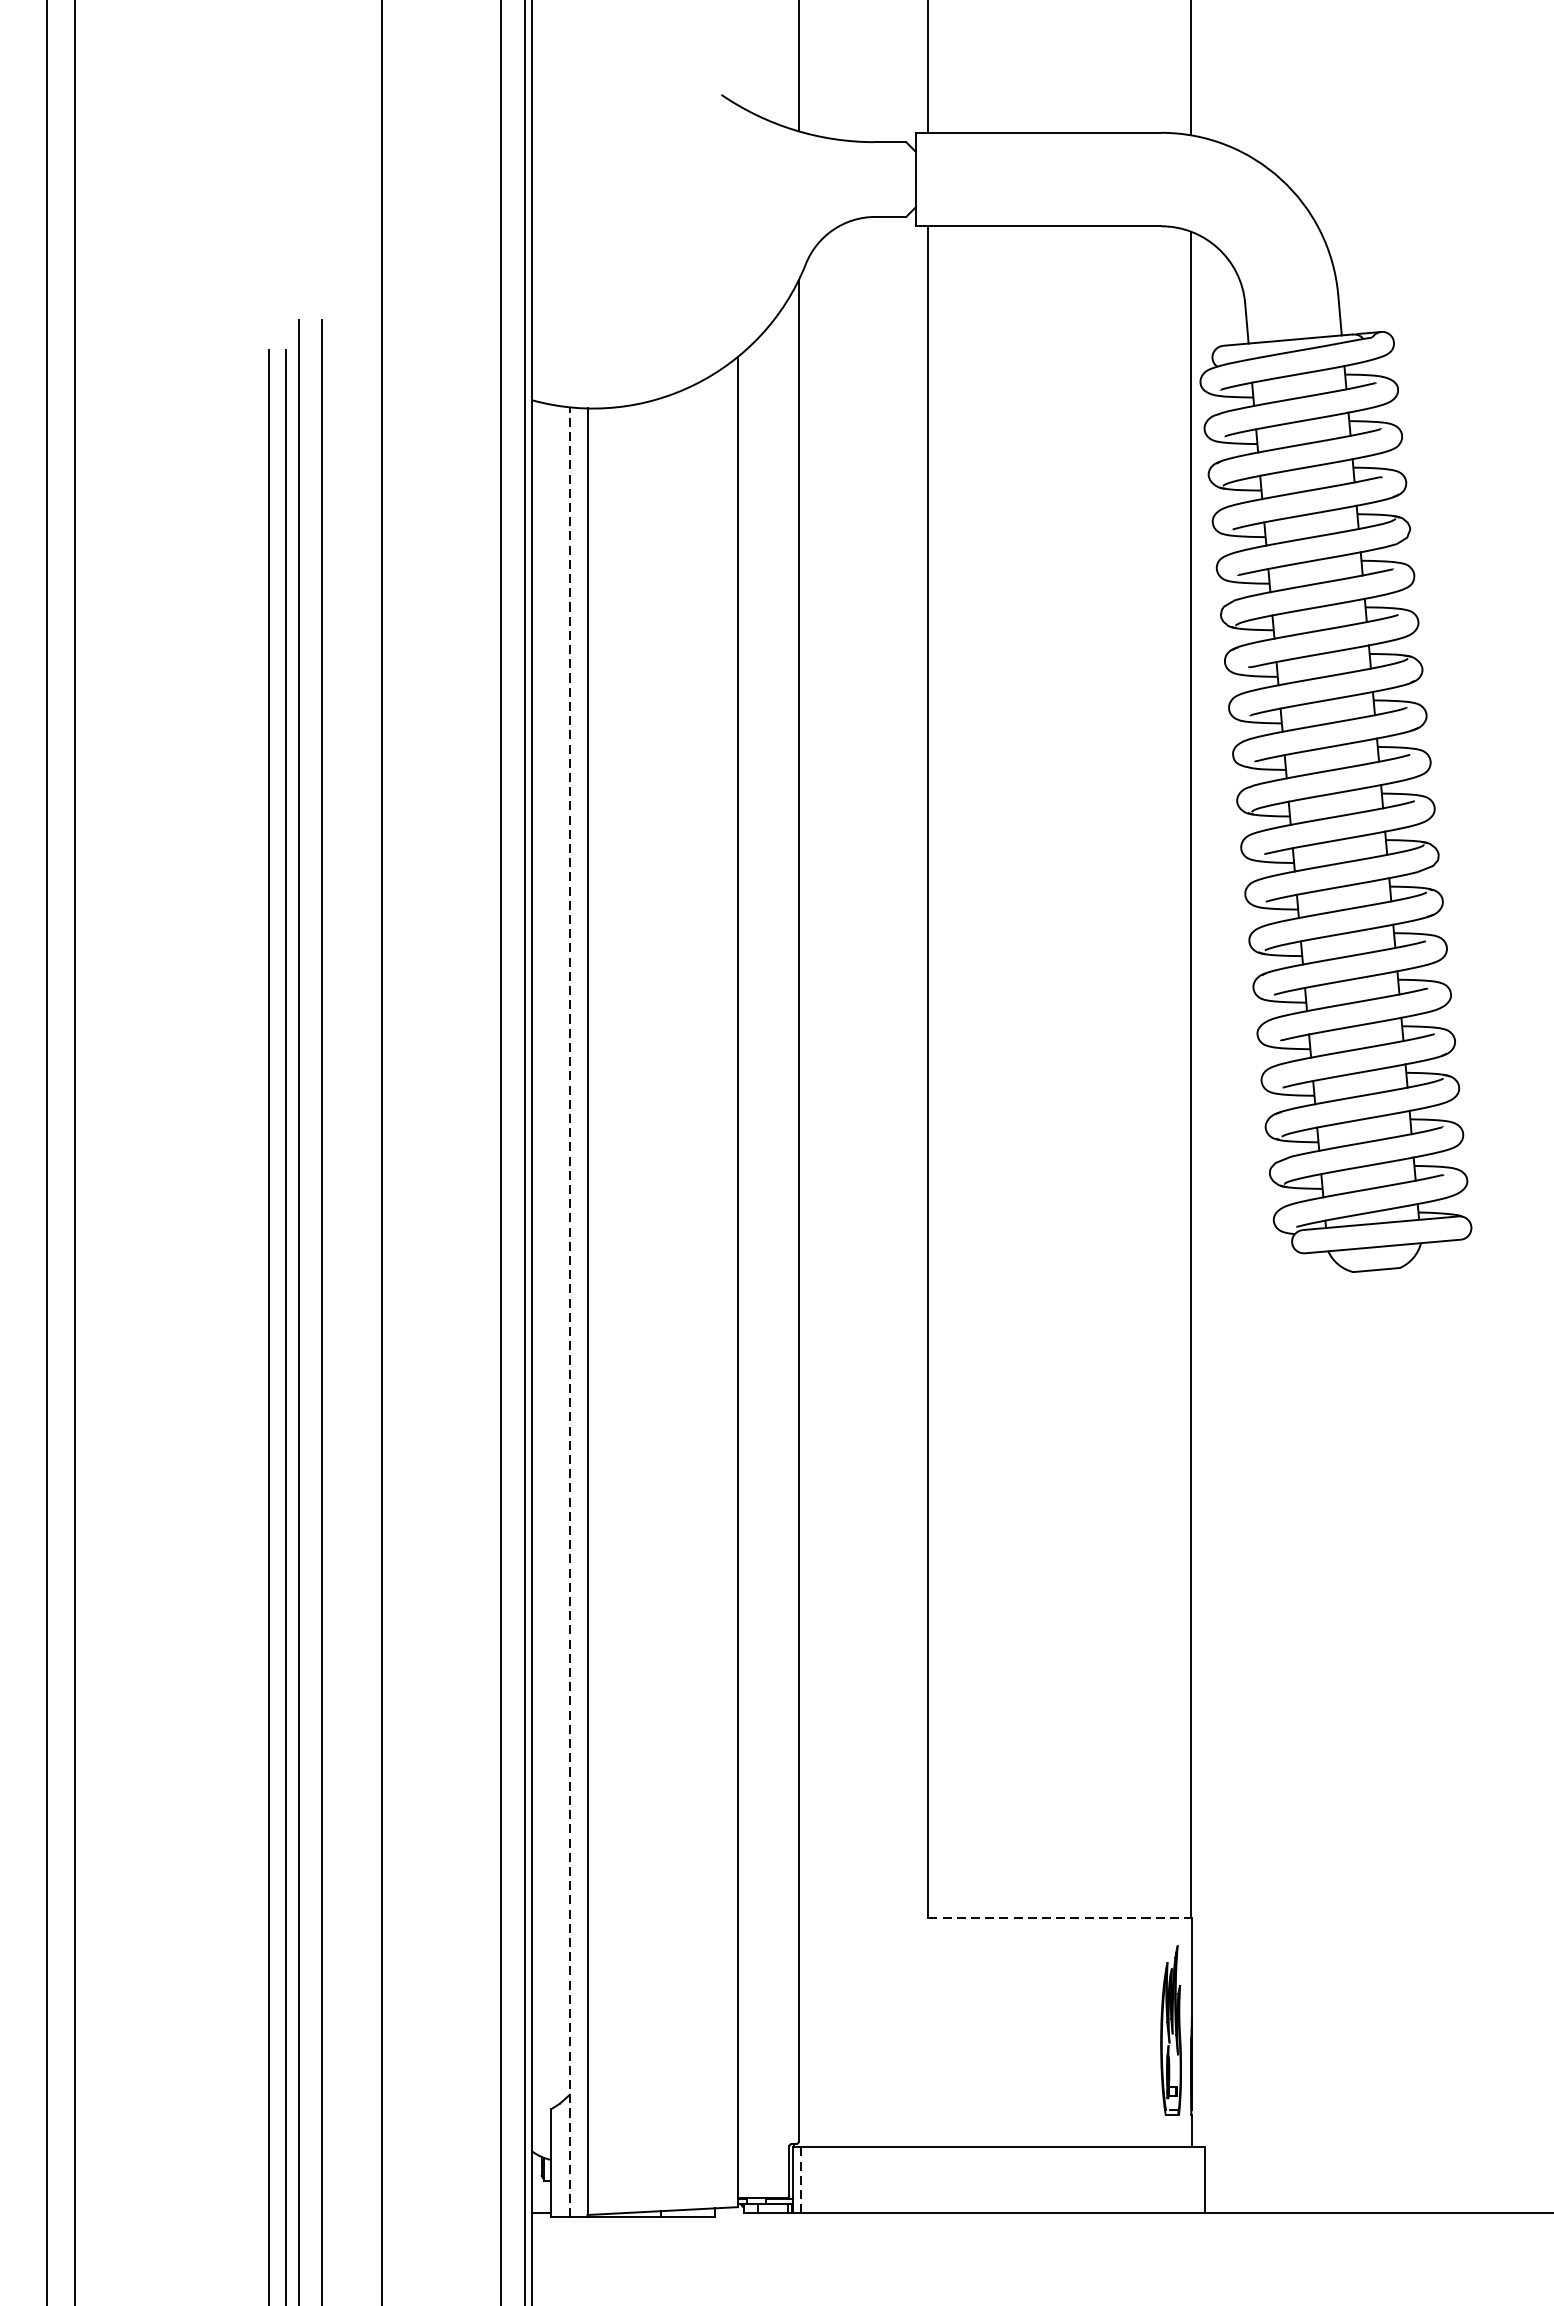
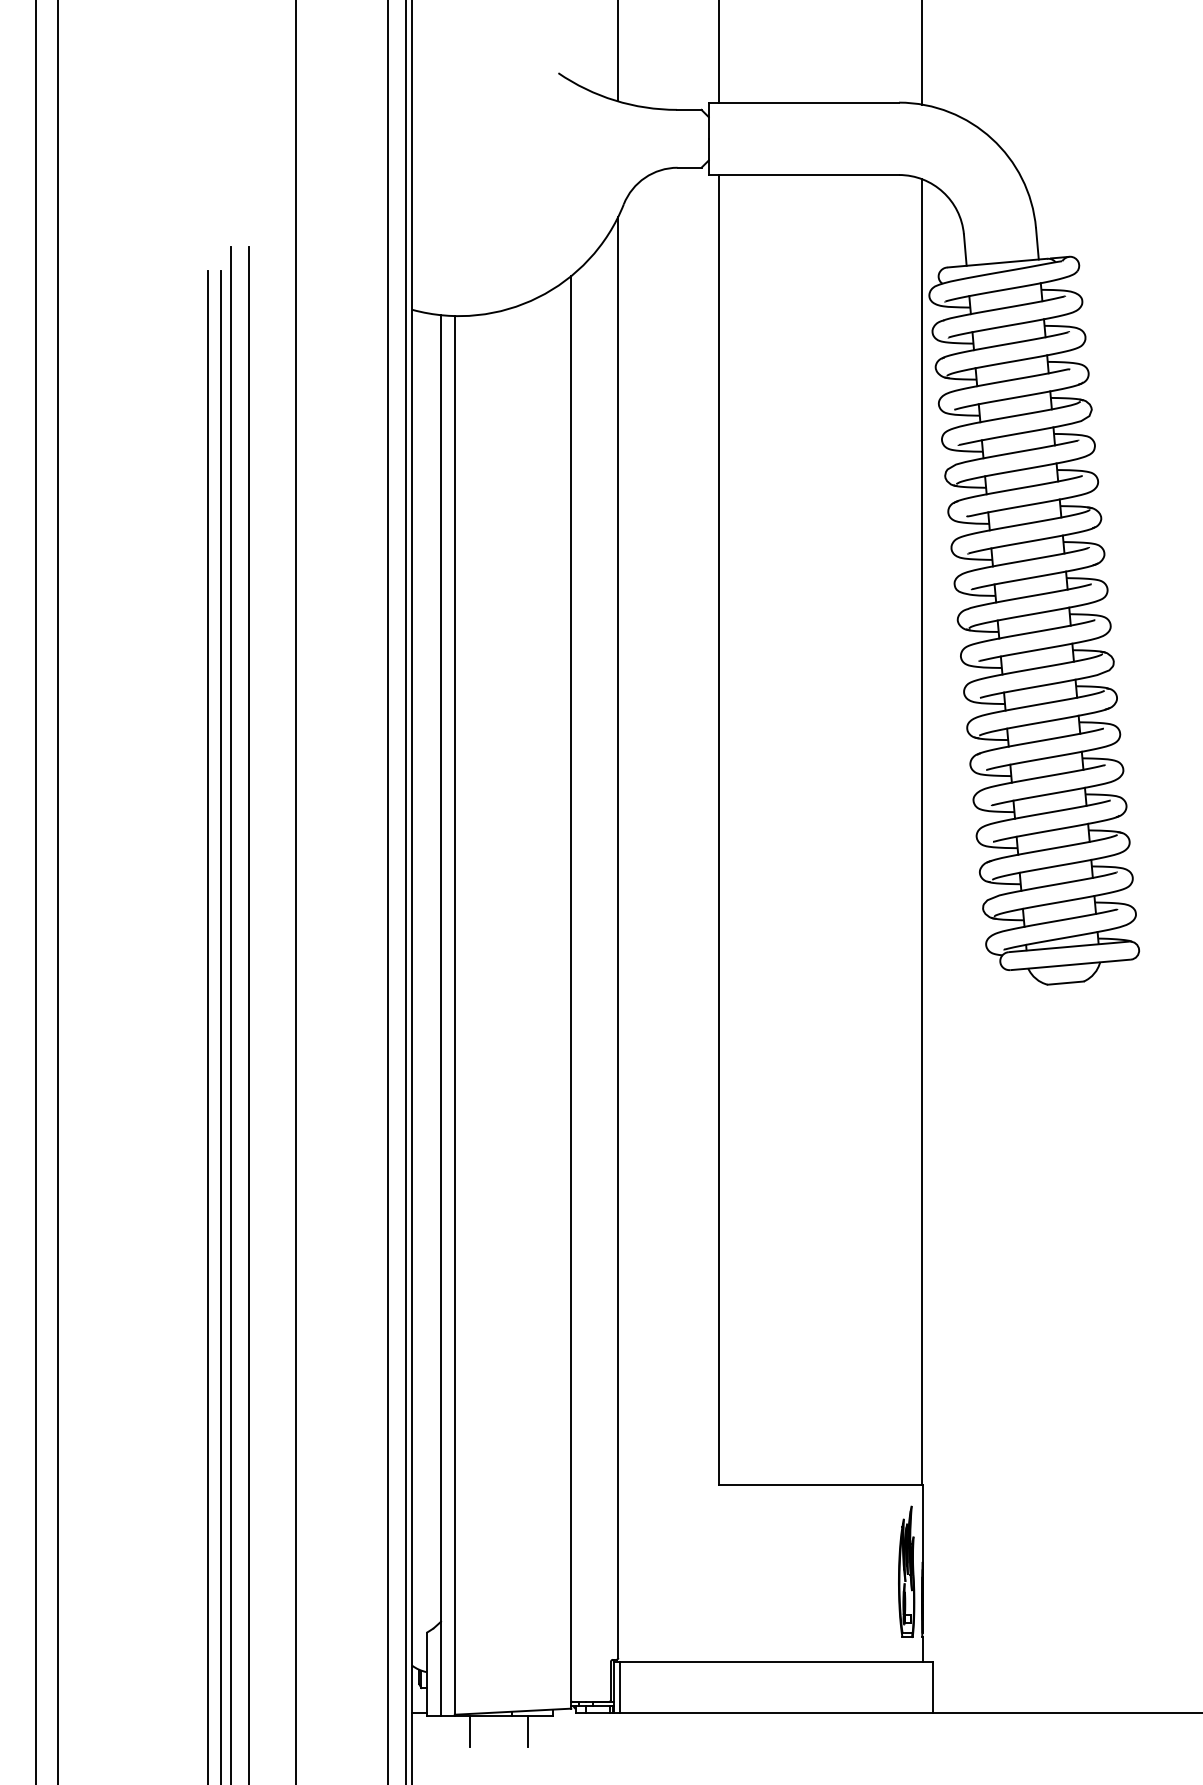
line: (570, 1311) -> (441, 1015), dashed -> solid
line: (1061, 1918) -> (821, 1485), dashed -> solid
line: (801, 2181) -> (620, 1688), dashed -> solid
line: (606, 2236) -> (469, 1731), added
line: (681, 2236) -> (527, 1731), added

